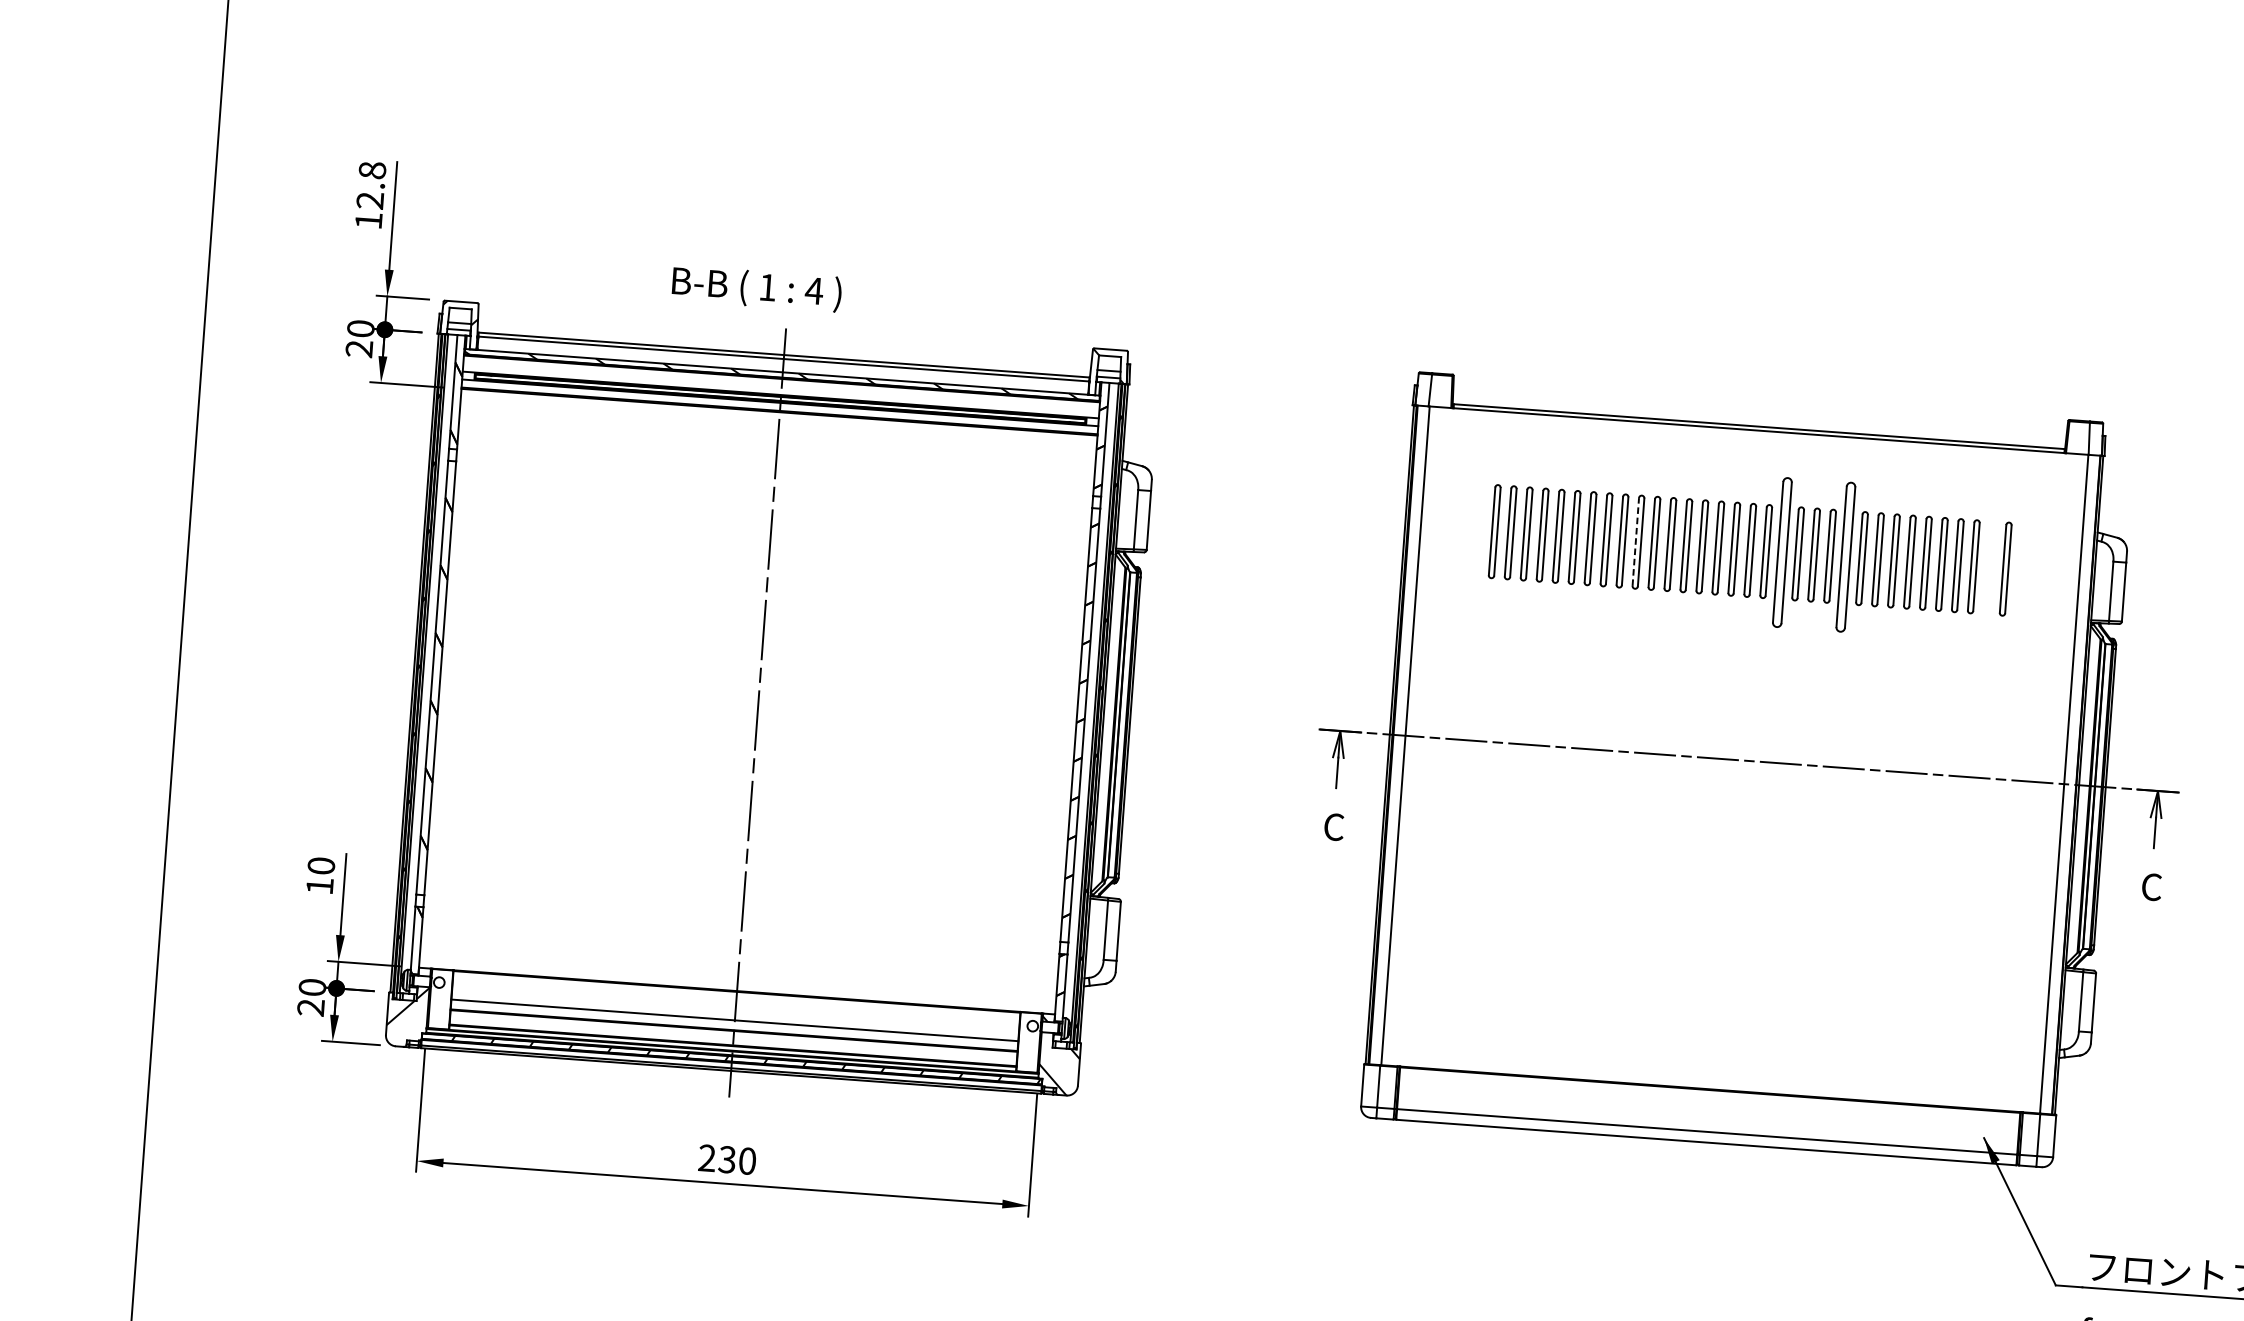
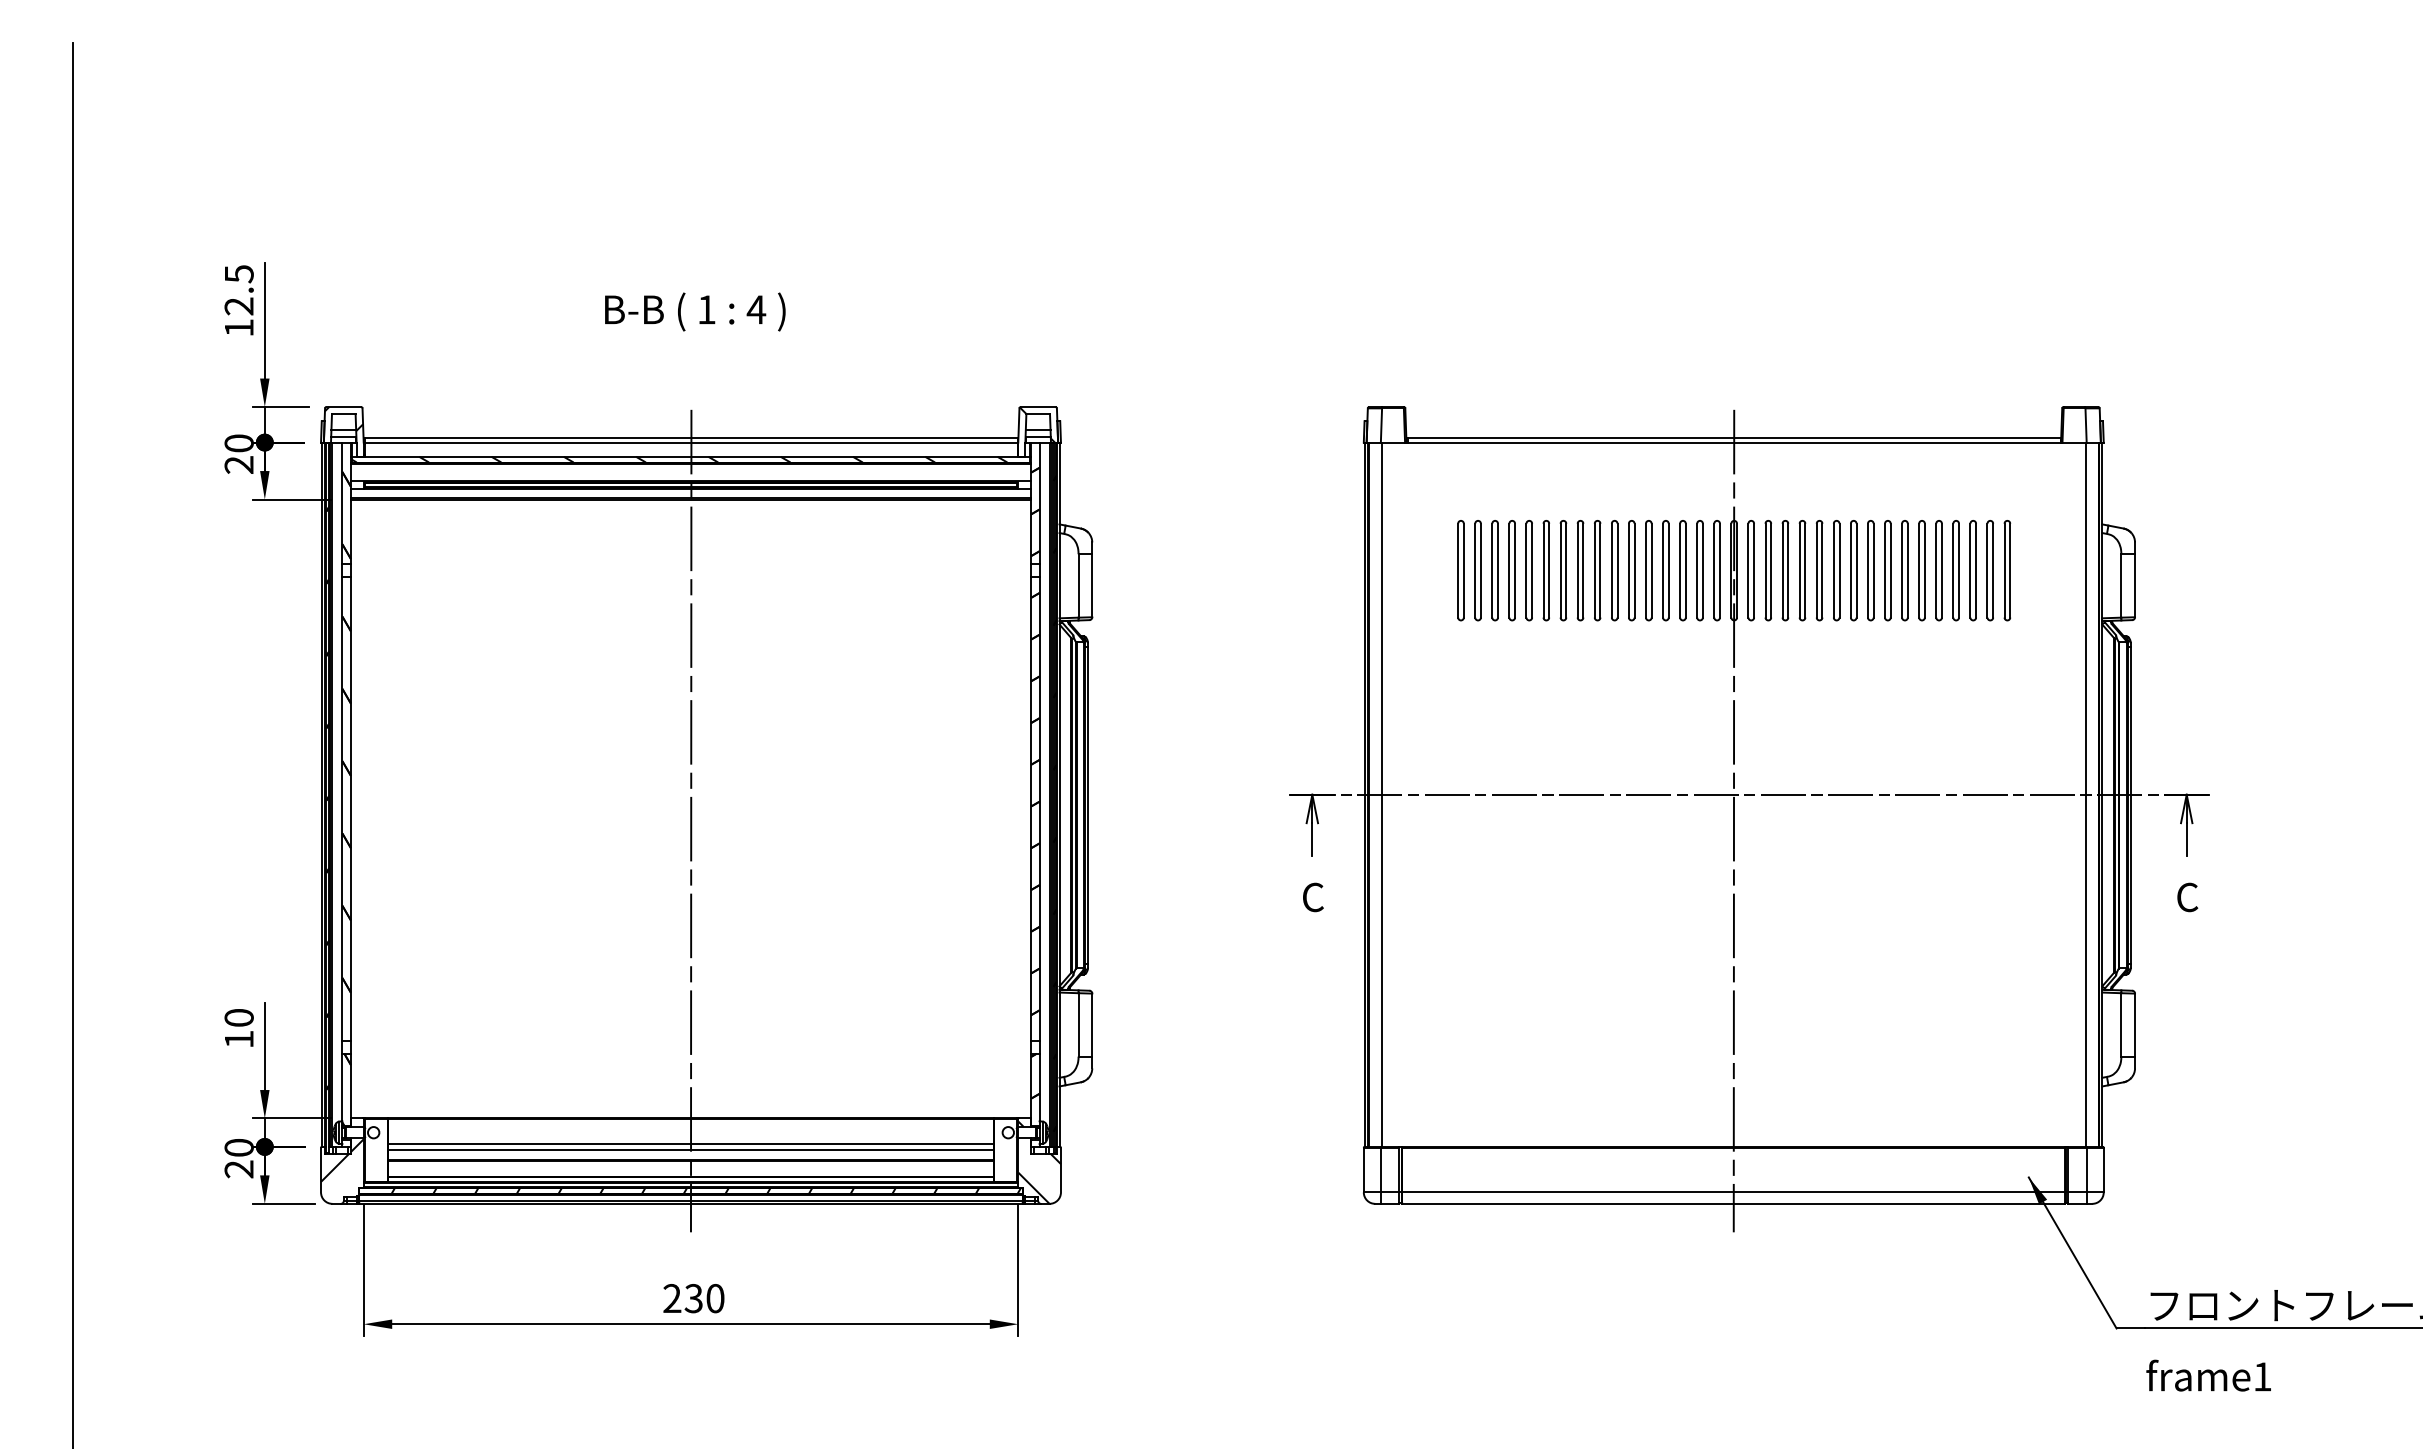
text: (371, 170) -> (238, 274), 12.8 -> 12.5
text: (757, 288) -> (695, 311), moved
line: (1635, 541) -> (1611, 570), dashed -> solid
part: (1781, 552) -> (1767, 570), size x0.62
part: (1845, 557) -> (1836, 570), size x0.62
part: (1989, 567) -> (1989, 570), added
line: (1732, 784) -> (1733, 820), added
line: (734, 1015) -> (690, 1144), added

